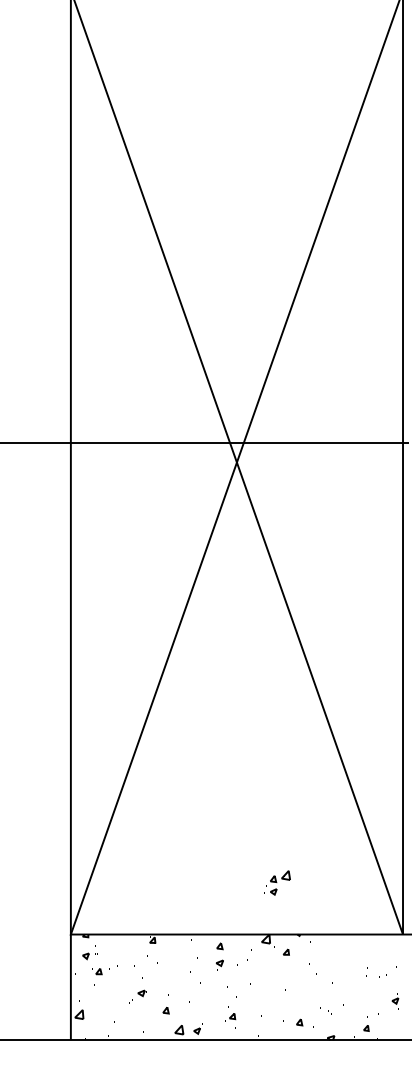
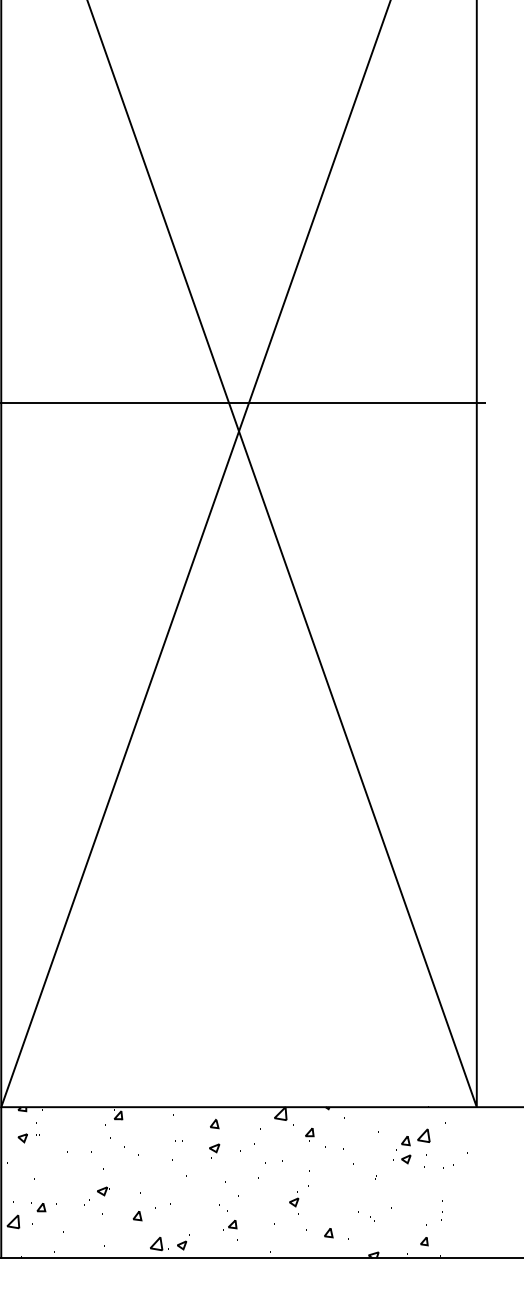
part: (277, 882) -> (411, 1145), moved
part: (100, 971) -> (43, 1207), moved
part: (395, 1001) -> (294, 1203), moved

